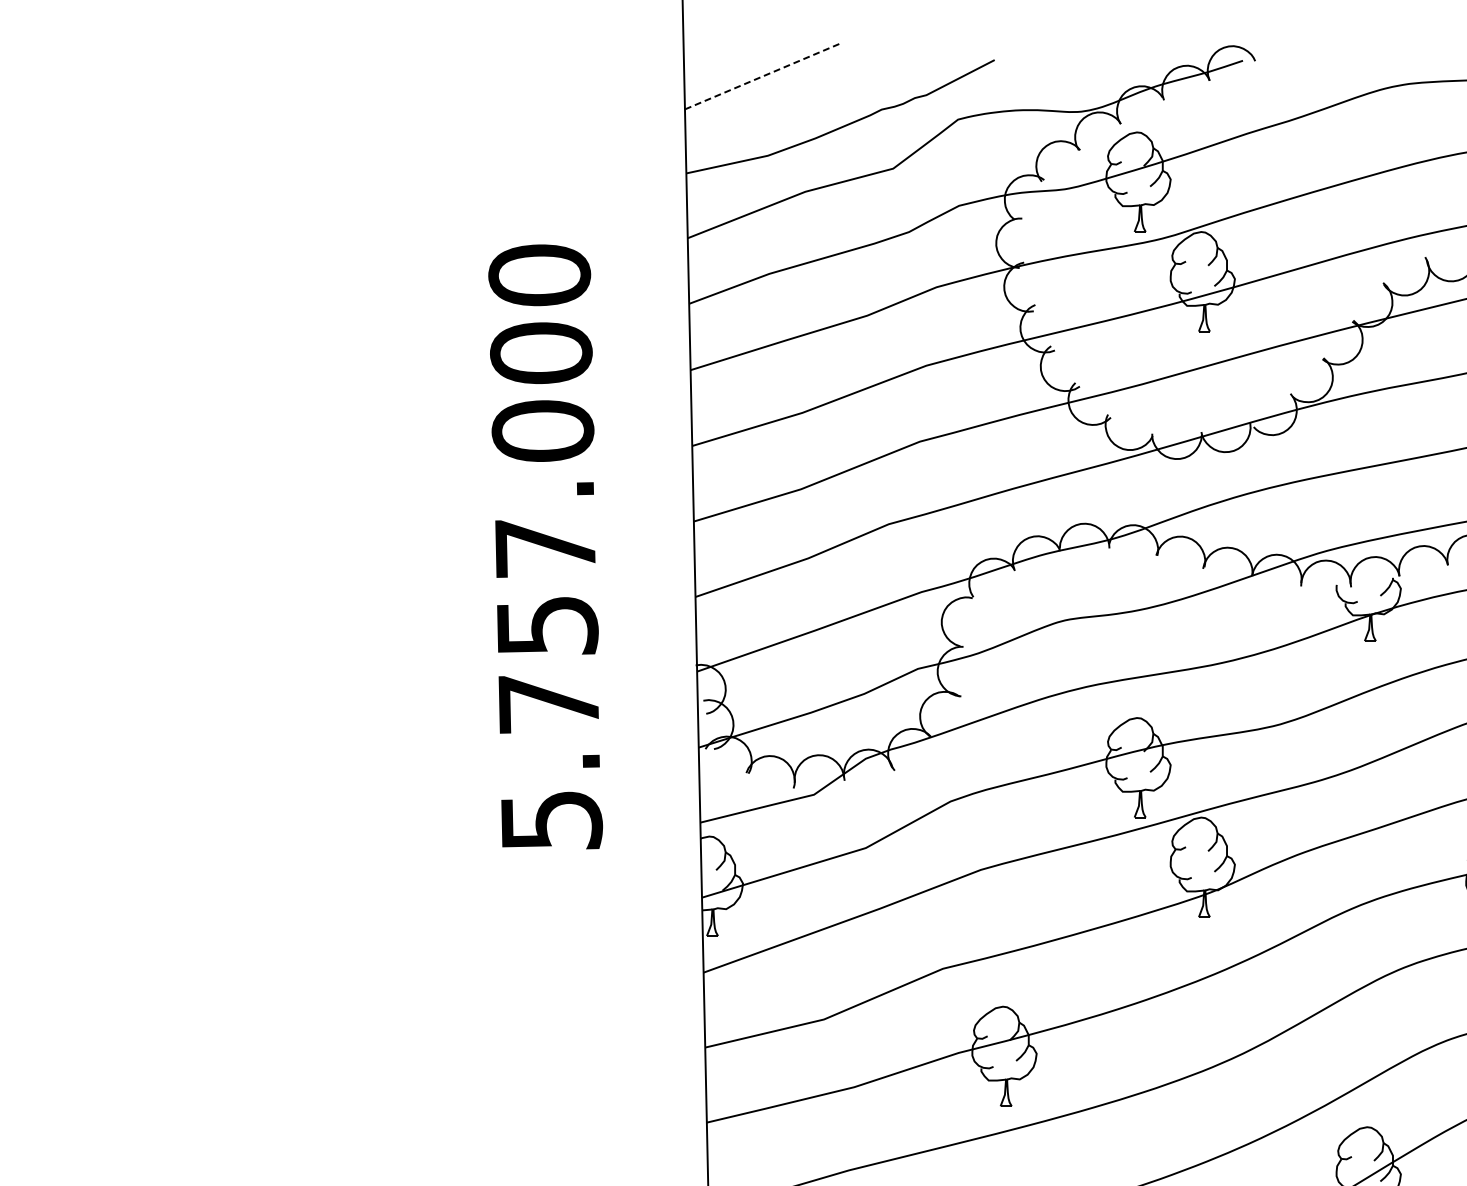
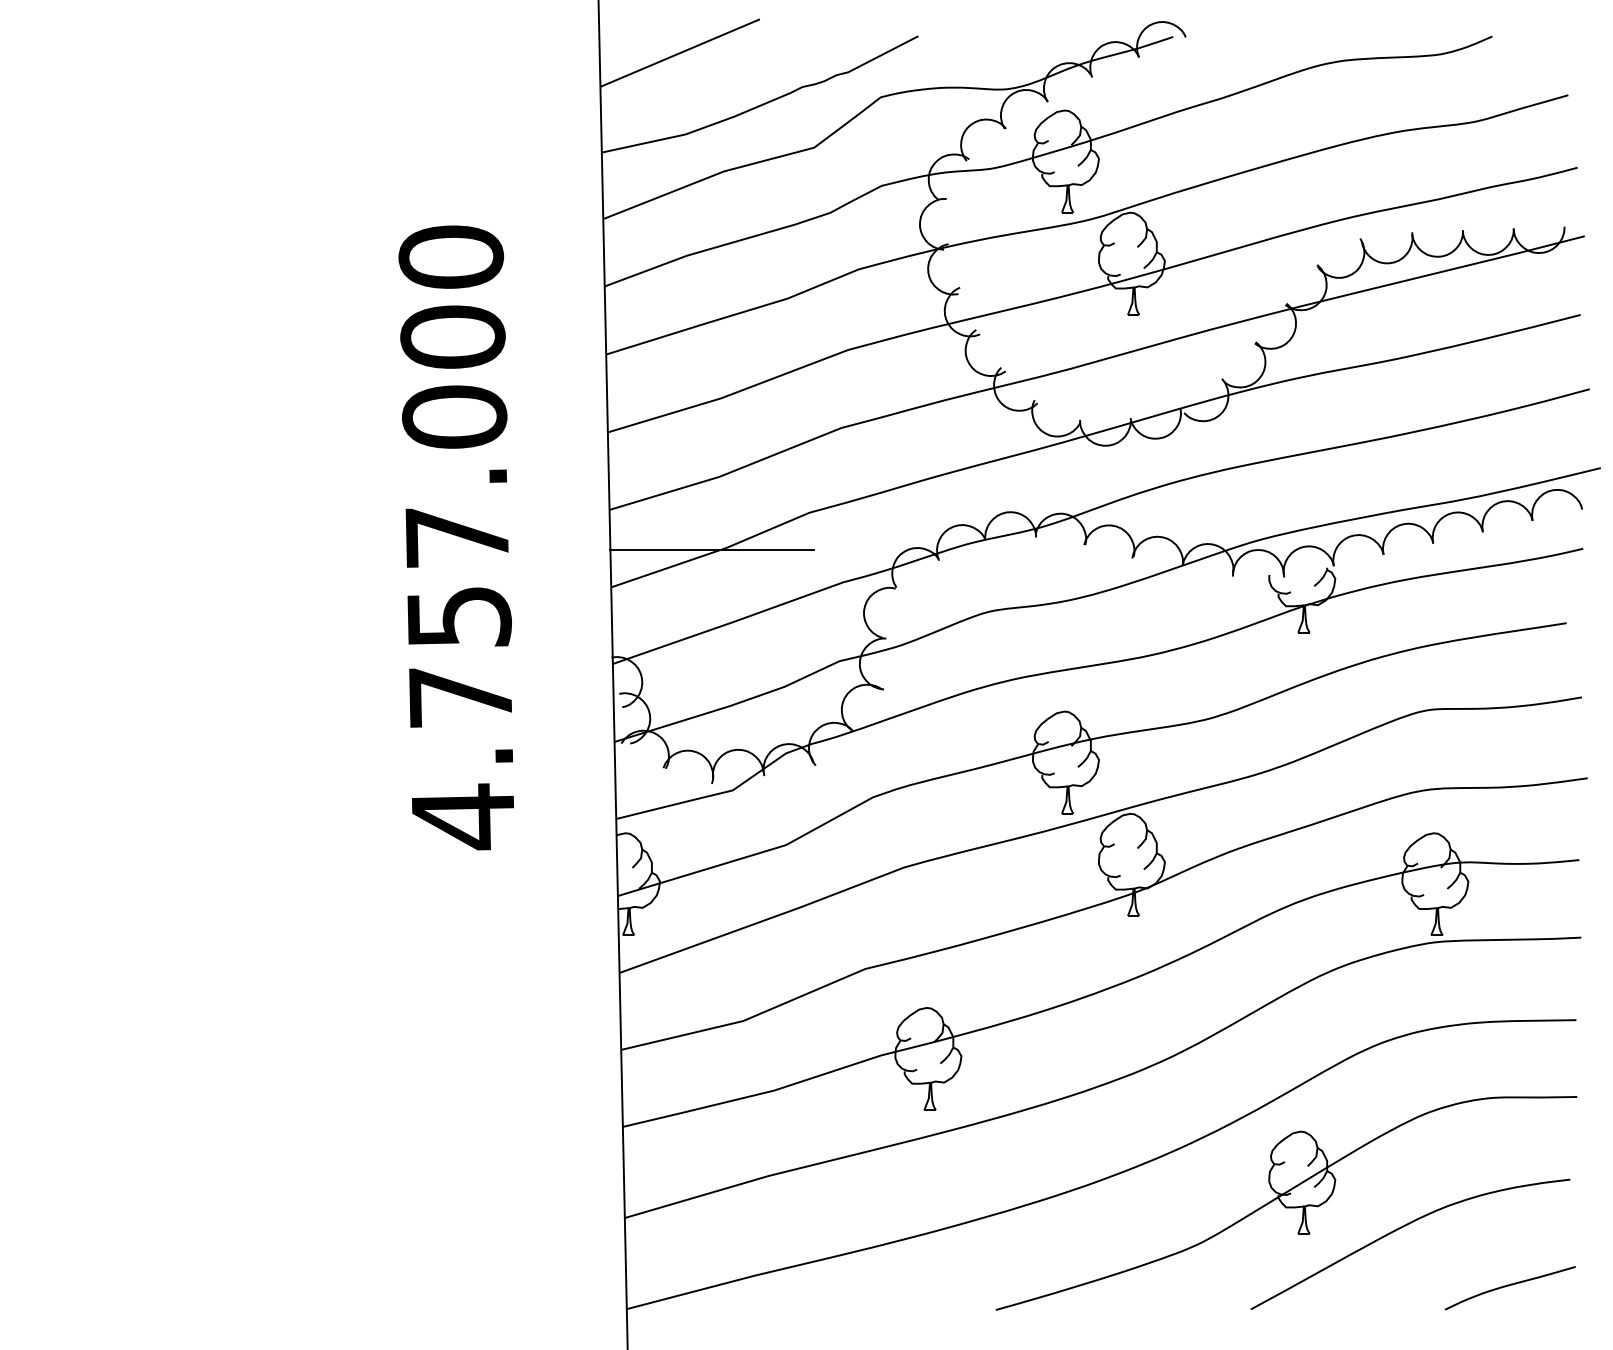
line: (762, 76) -> (680, 53), dashed -> solid
line: (794, 561) -> (712, 550), added
text: (552, 820) -> (464, 816), 5.757.000 -> 4.757.000

